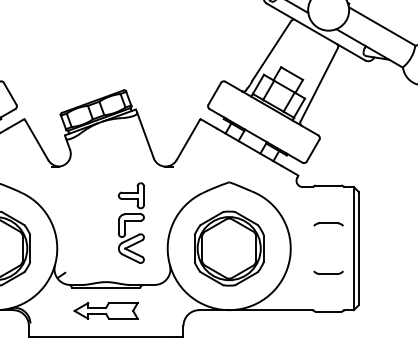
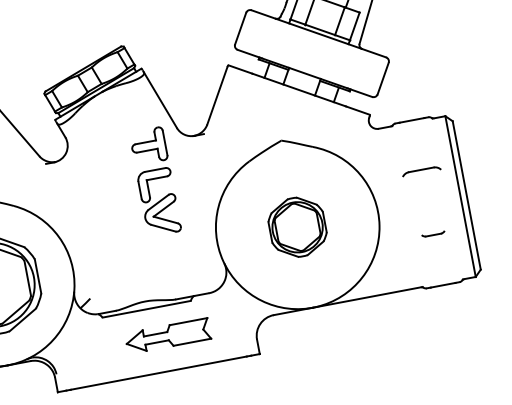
part: (131, 222) -> (155, 181), moved
part: (228, 248) -> (296, 227), size x0.6
part: (328, 272) -> (433, 234), size x0.6
part: (105, 310) -> (167, 335), moved

